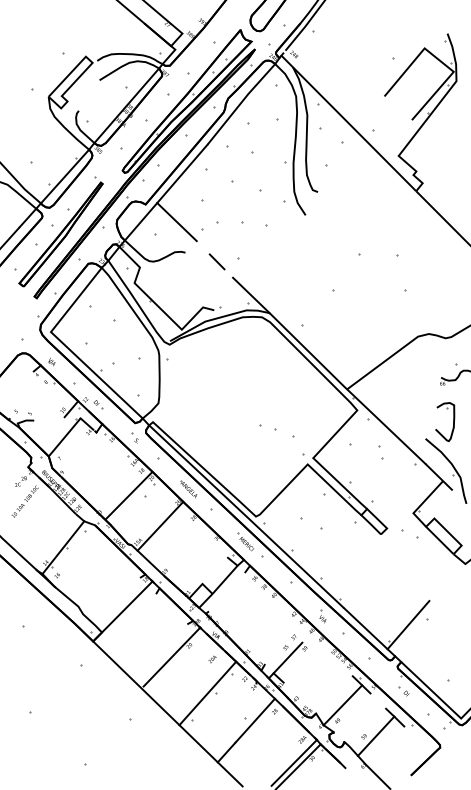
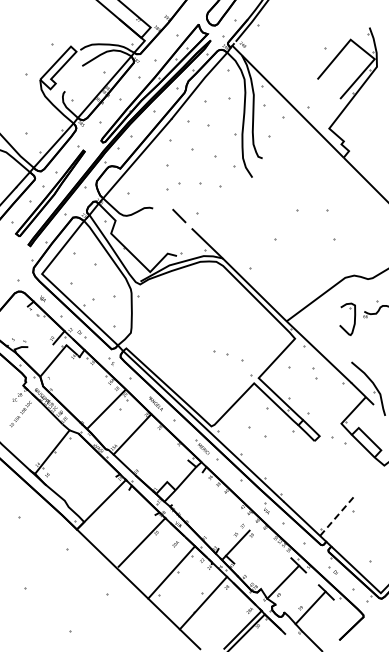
line: (176, 221) -> (145, 182), removed
part: (453, 421) -> (354, 318), moved
line: (408, 624) -> (337, 515), solid -> dashed

